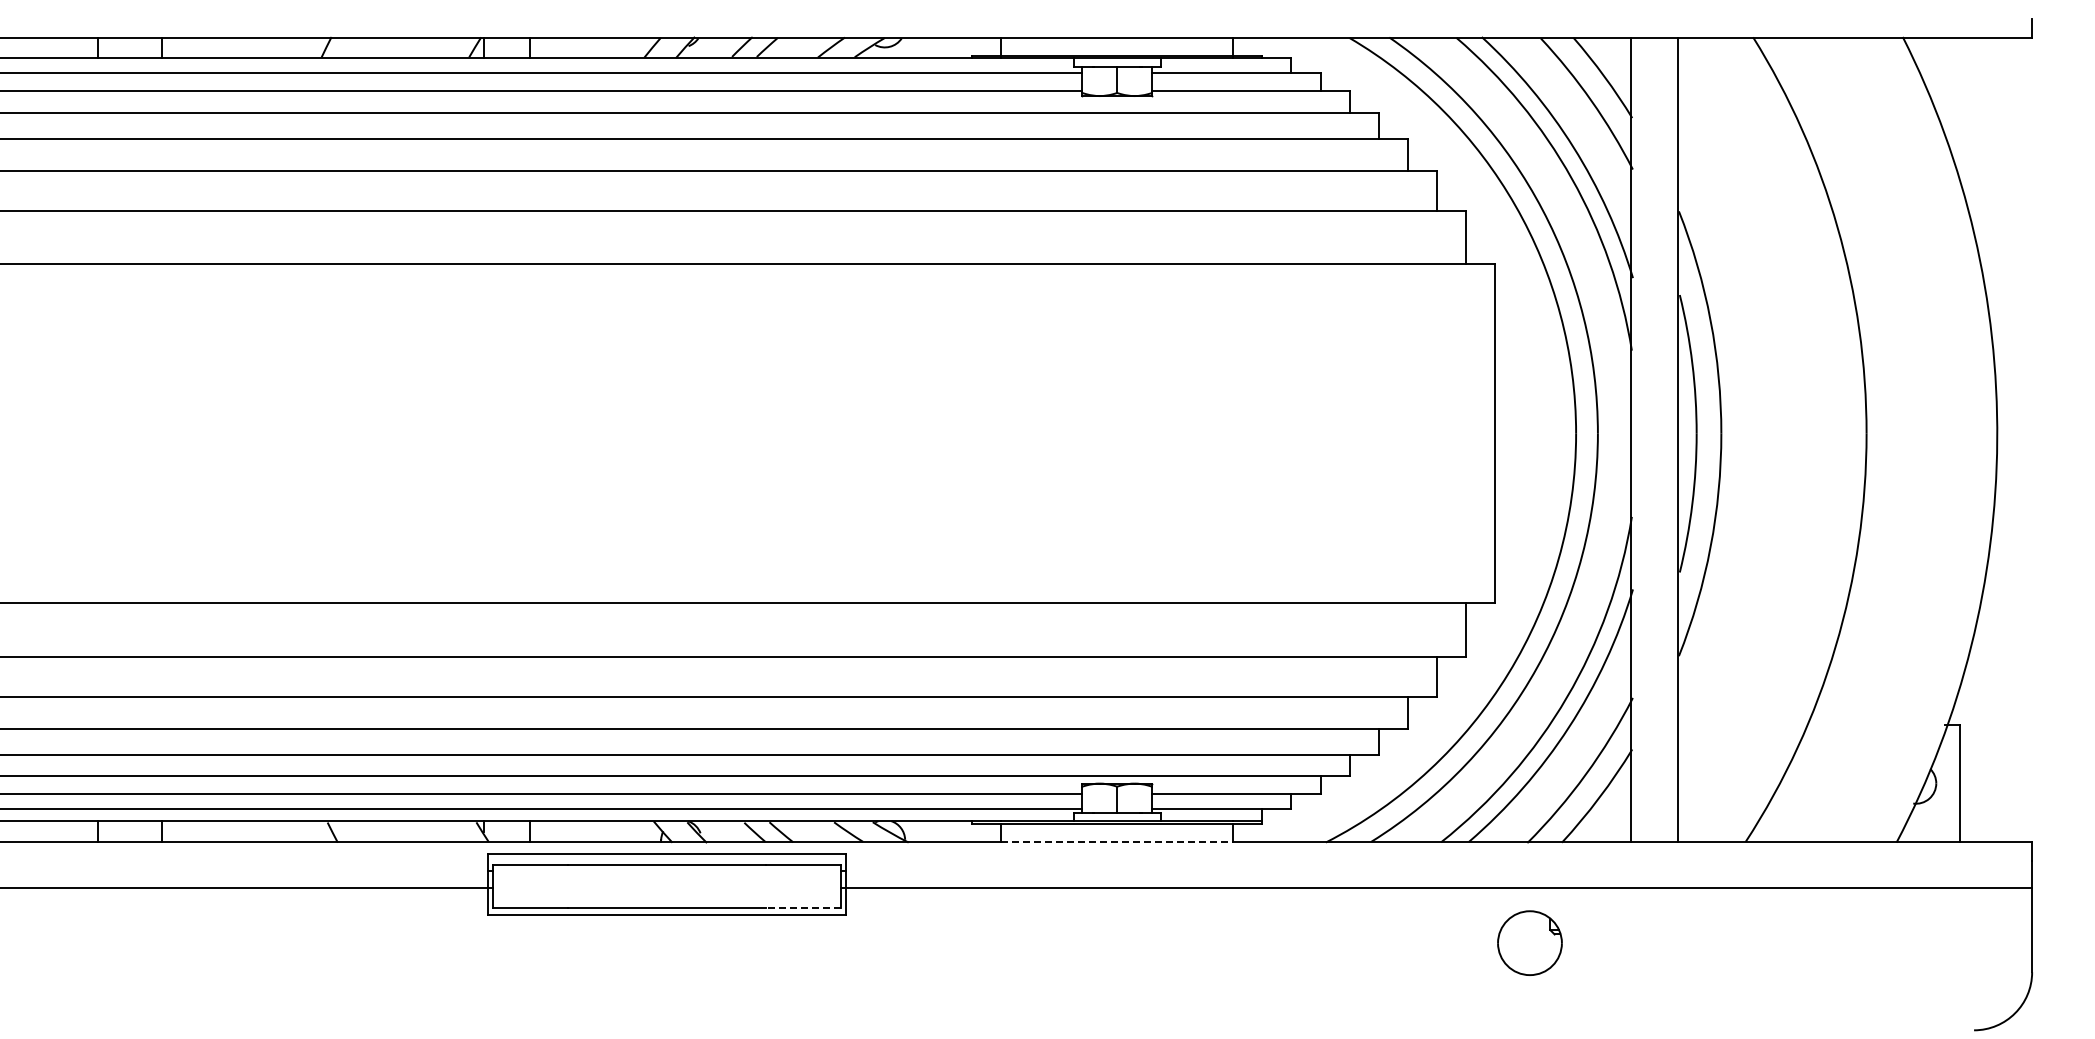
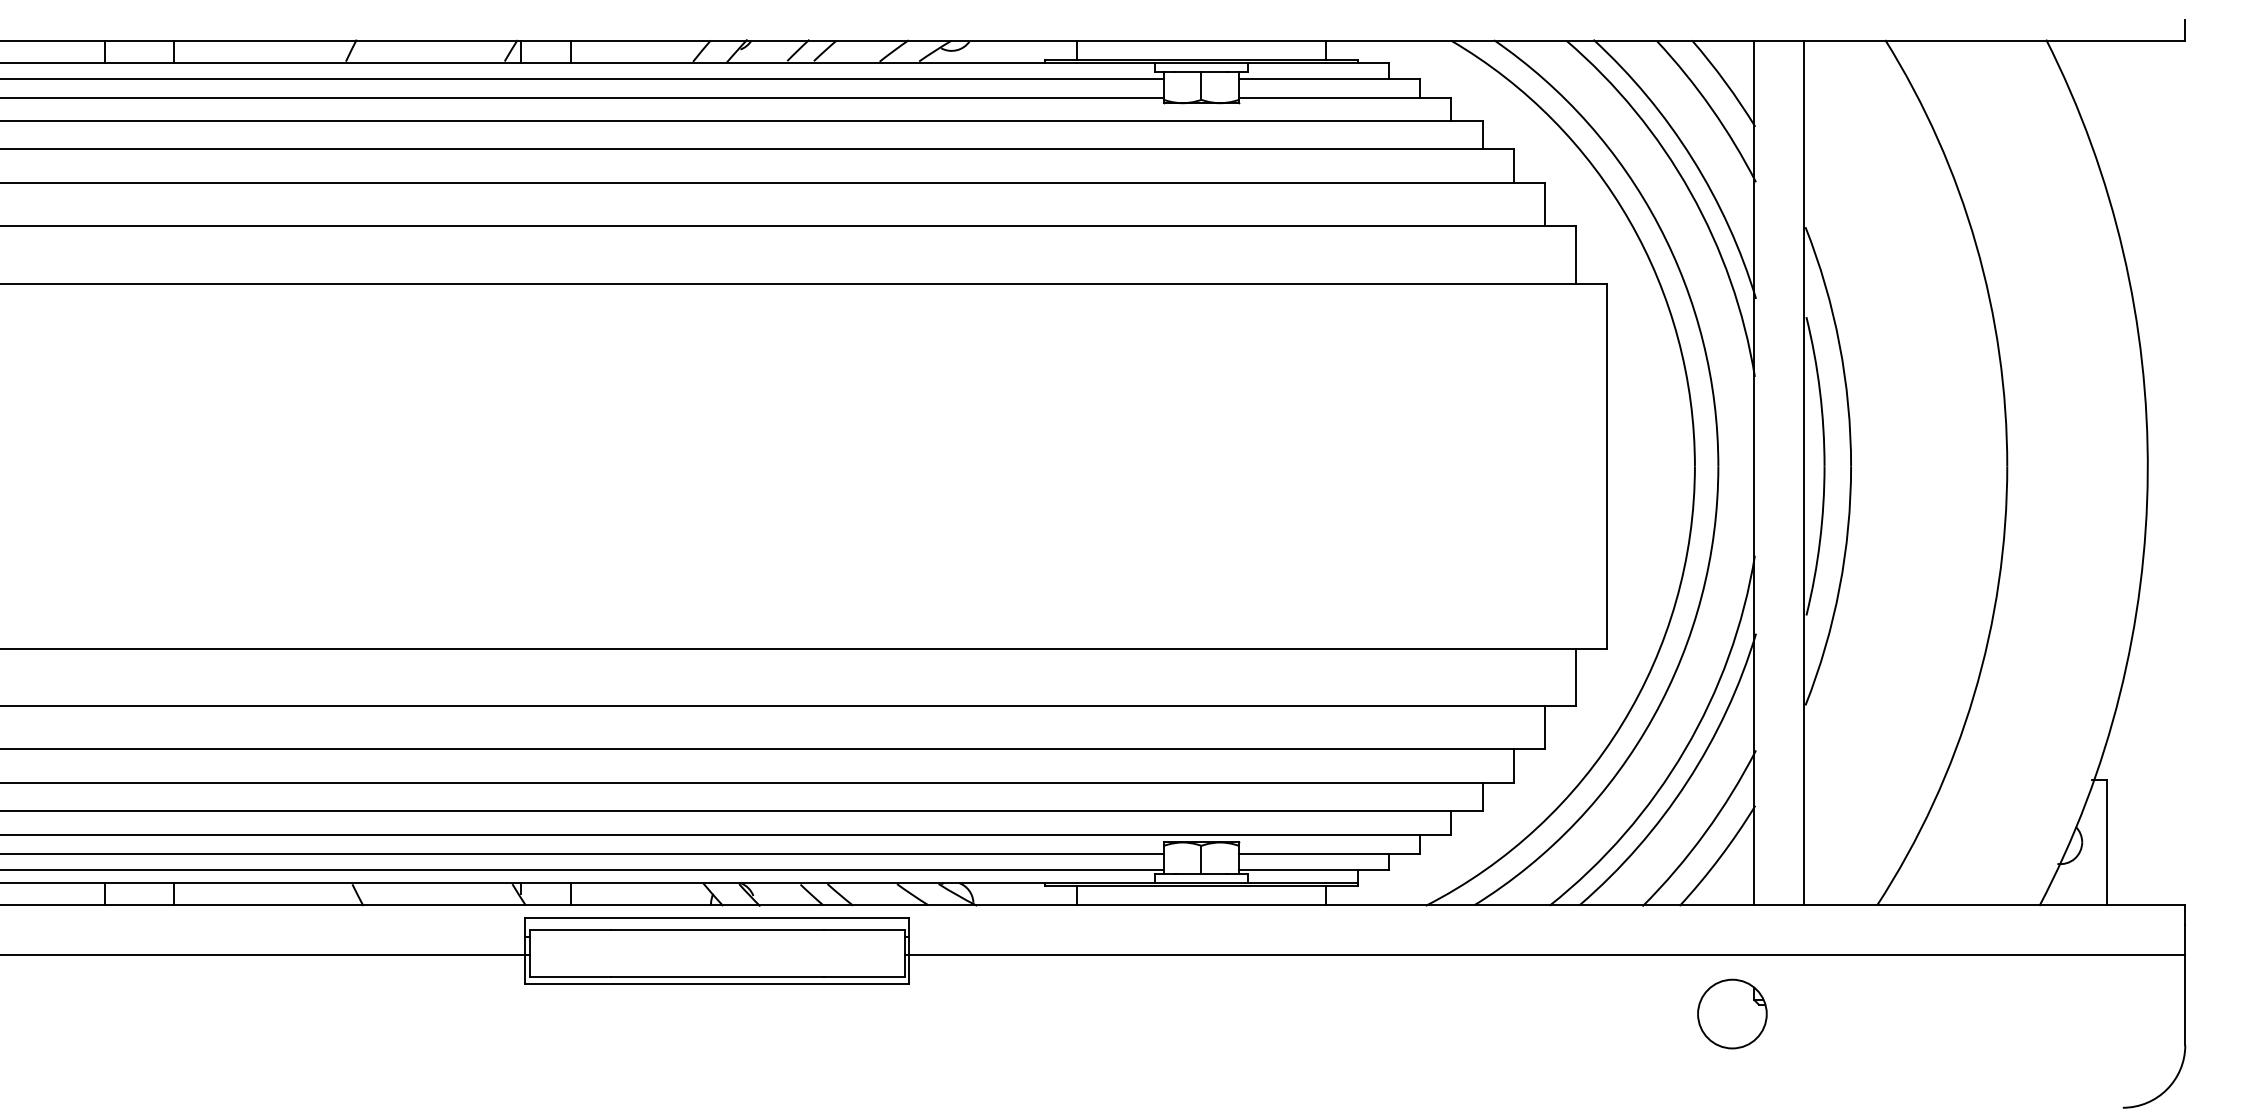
line: (1117, 841) -> (1201, 904), dashed -> solid
line: (803, 908) -> (864, 976), dashed -> solid
part: (1529, 942) -> (1731, 1013), moved

